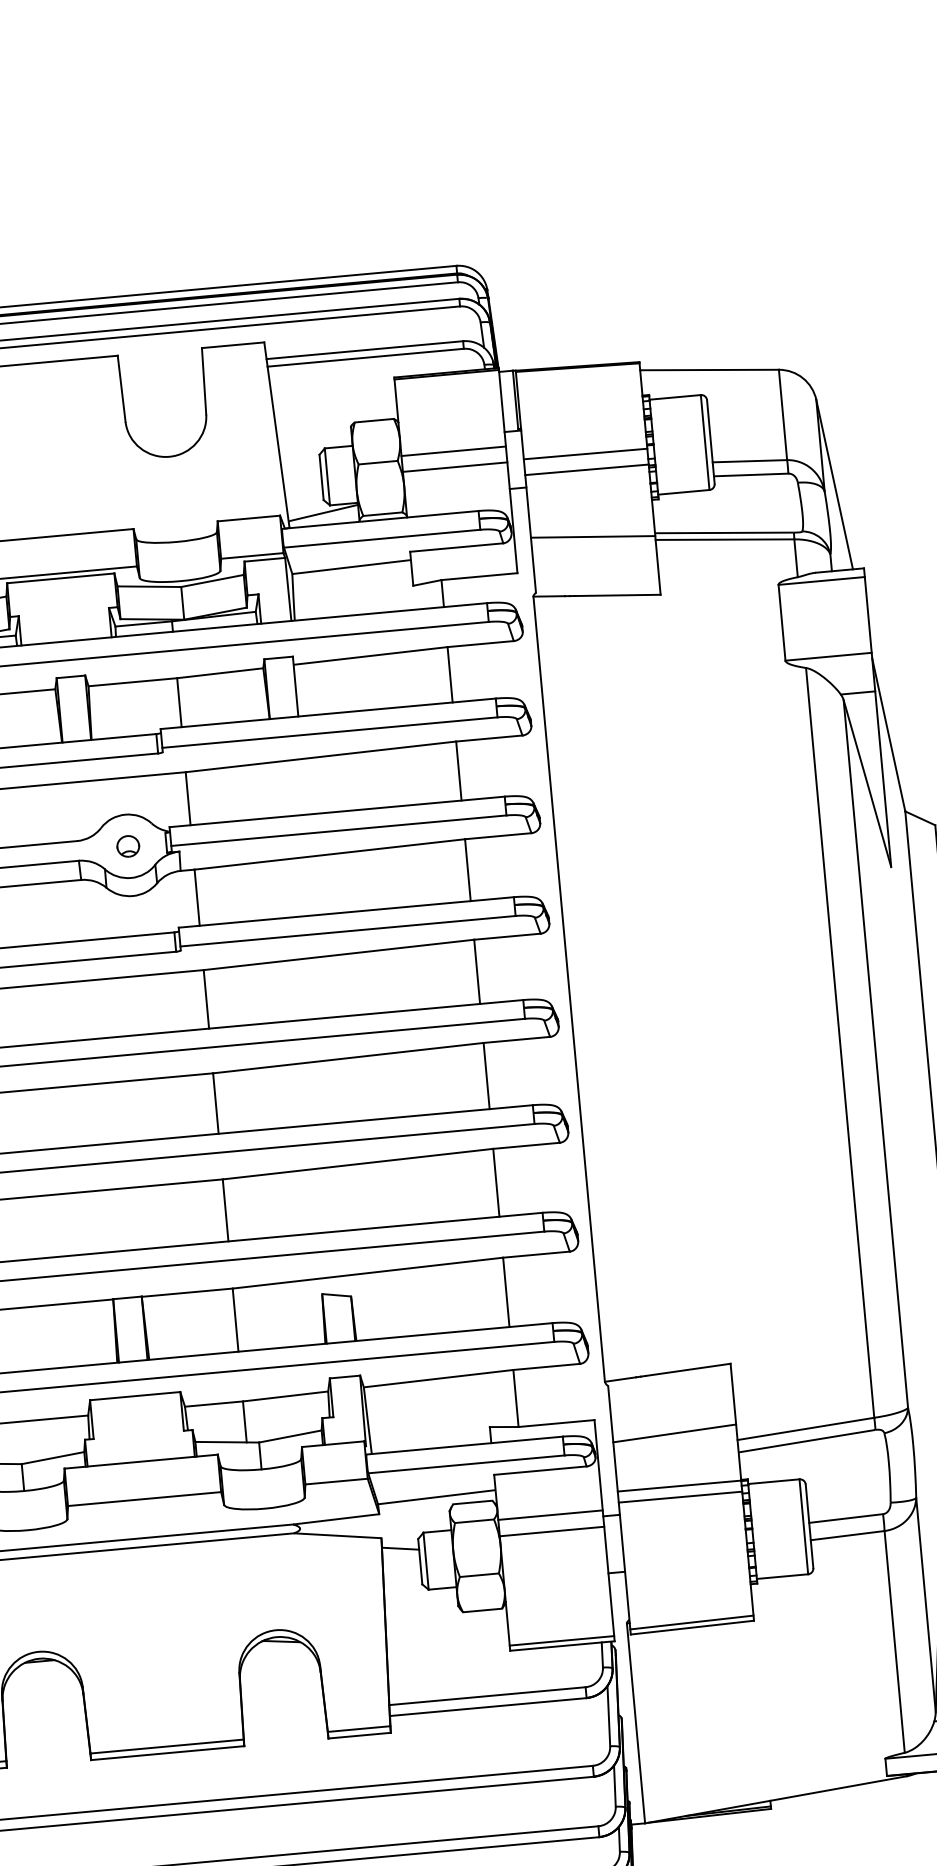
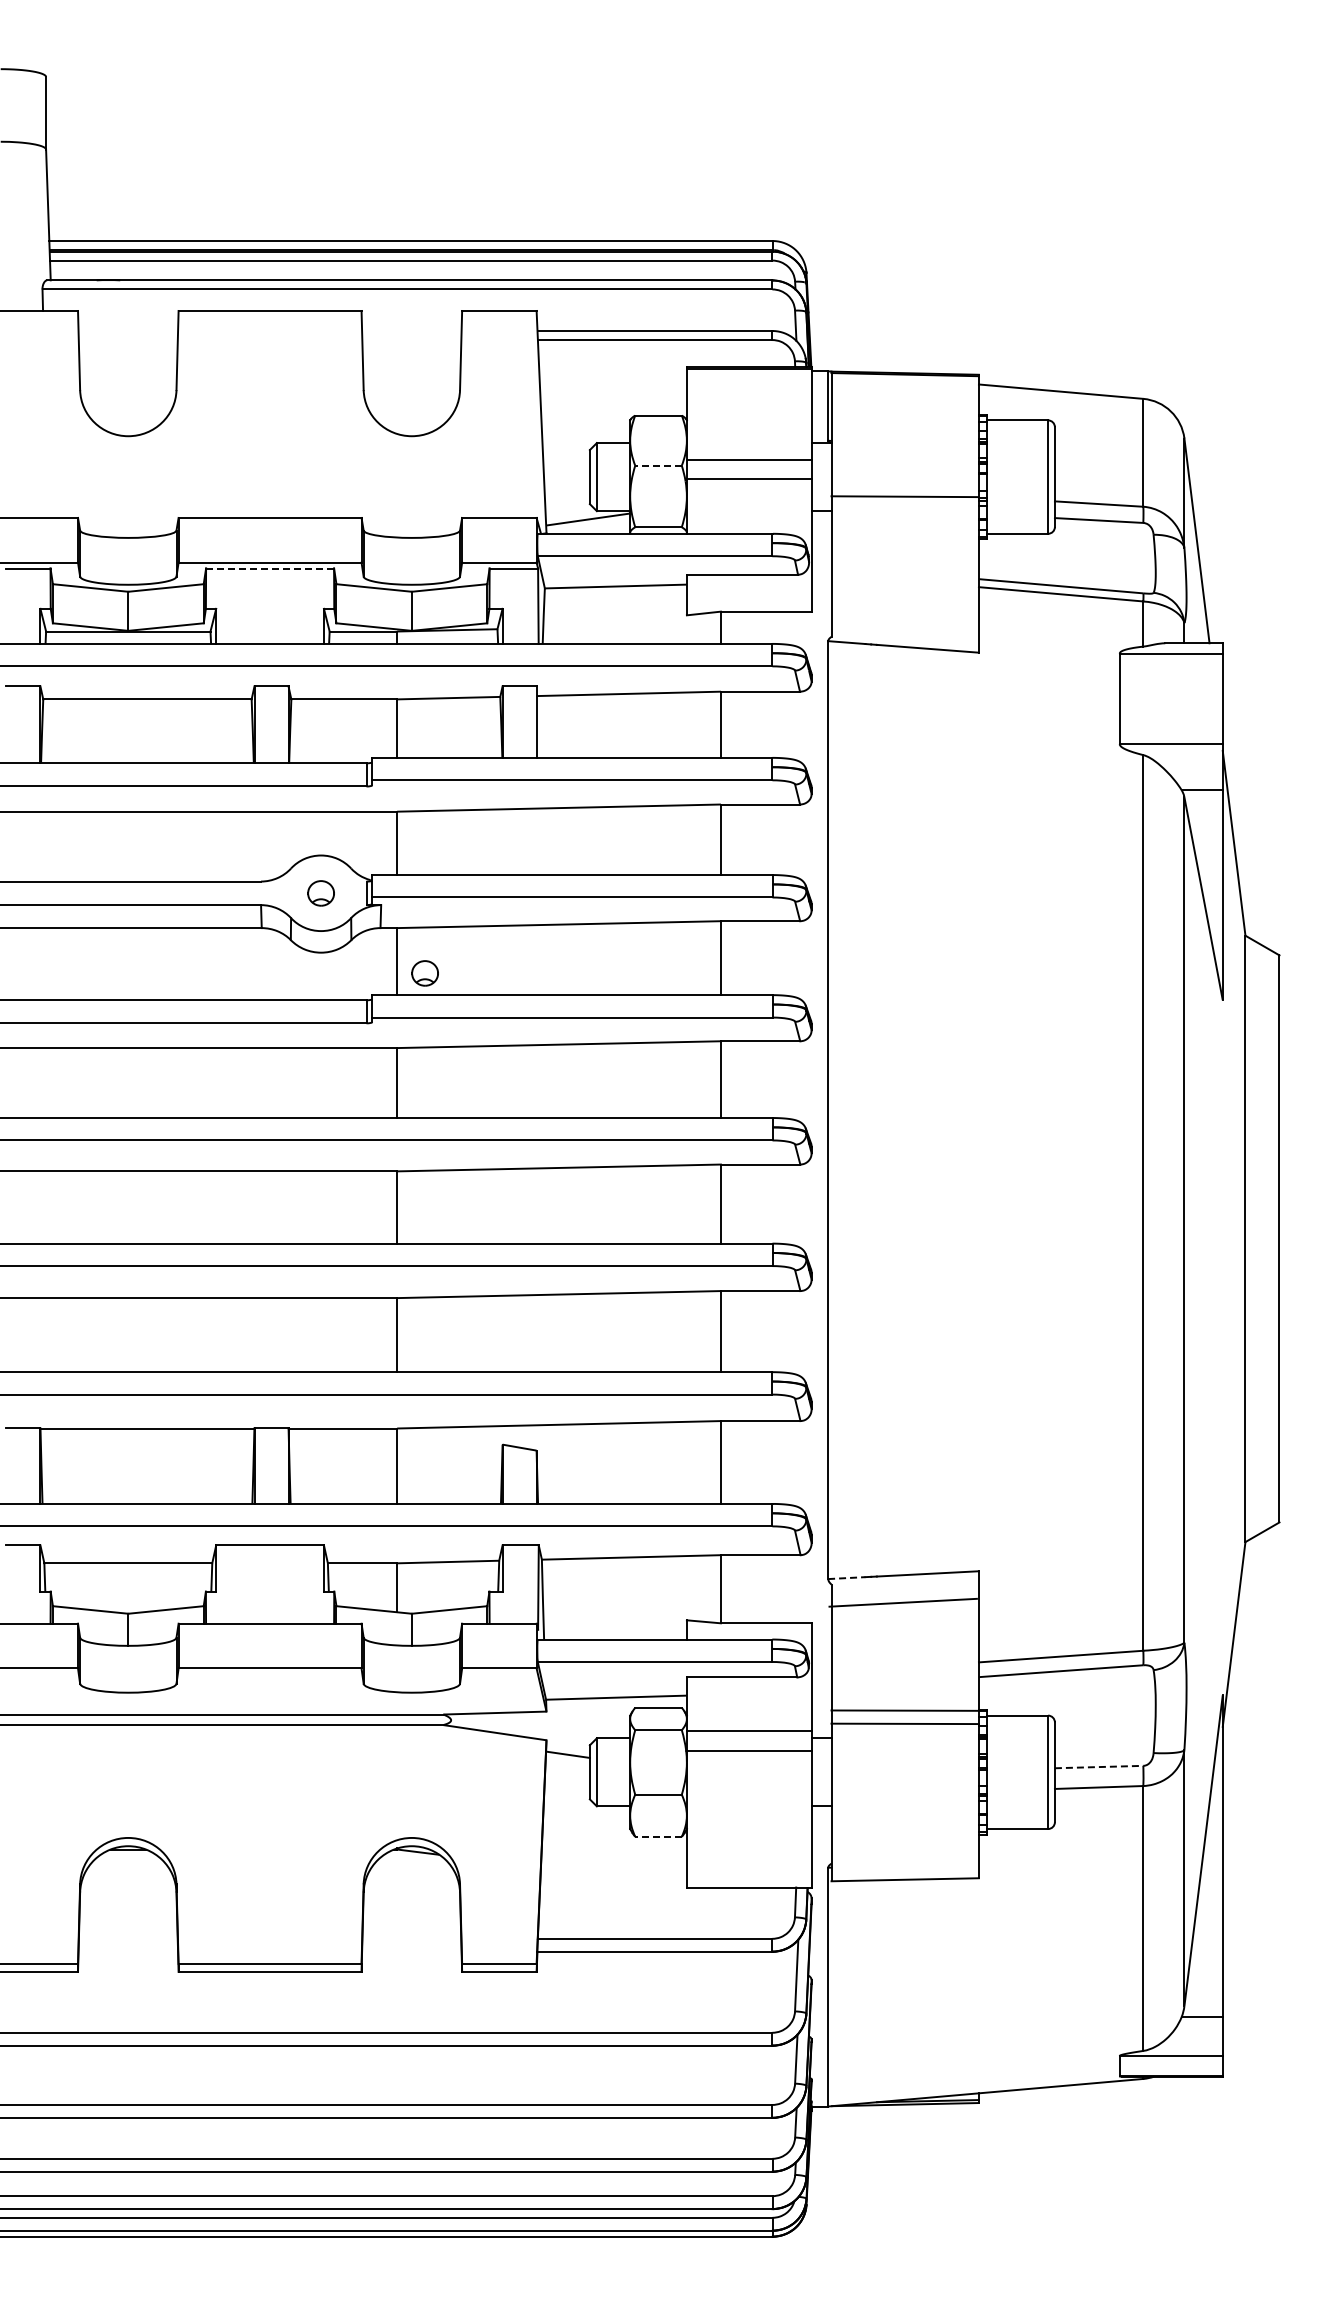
line: (584, 453) -> (904, 477), removed
line: (378, 462) -> (658, 465), solid -> dashed
line: (592, 536) -> (904, 576), removed
line: (61, 578) -> (270, 568), solid -> dashed
part: (220, 905) -> (424, 973), added
line: (620, 1379) -> (846, 1578), solid -> dashed
line: (674, 1433) -> (902, 1602), moved
line: (846, 1518) -> (1099, 1767), solid -> dashed
line: (482, 1610) -> (658, 1836), solid -> dashed
line: (691, 1622) -> (904, 1873), removed
line: (561, 1641) -> (748, 1881), removed

